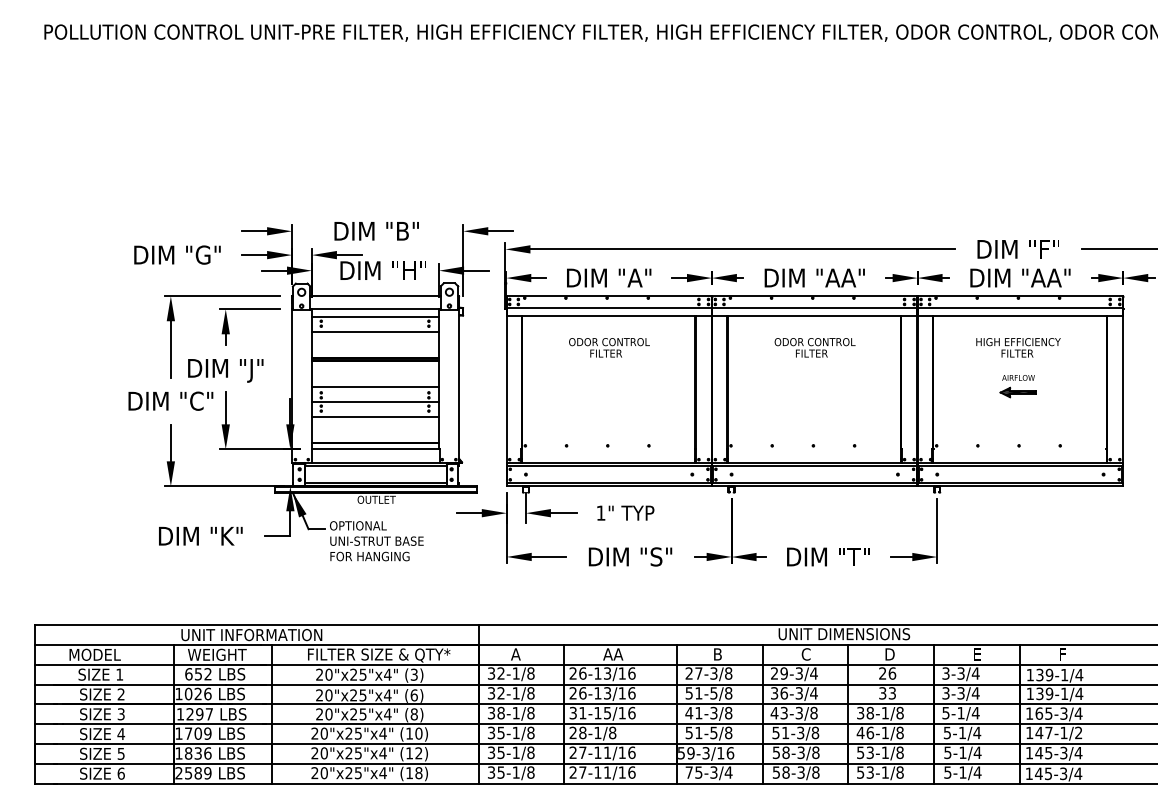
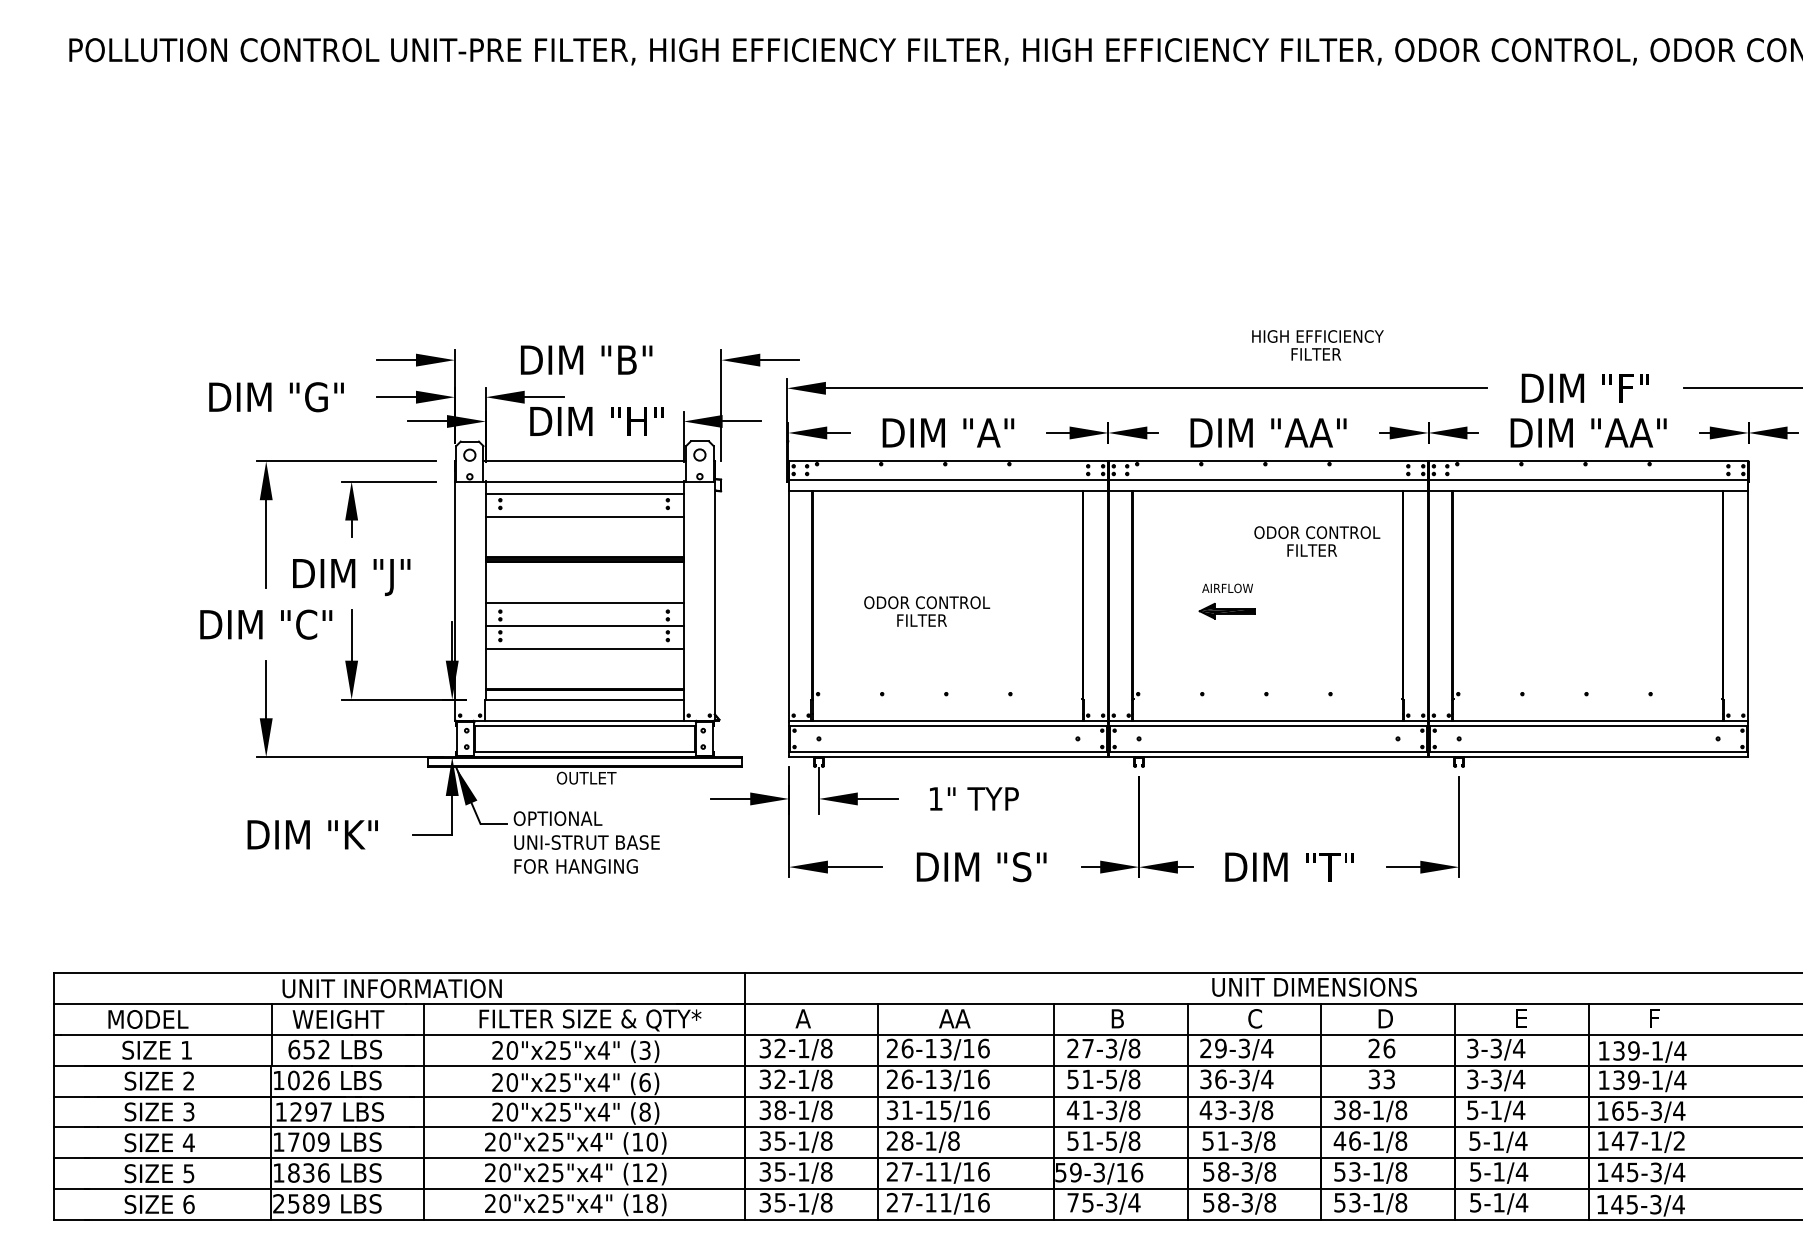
text: (609, 347) -> (927, 611), moved
text: (814, 347) -> (1316, 541), moved
text: (1018, 347) -> (1317, 344), moved
part: (1017, 386) -> (1226, 601), moved

